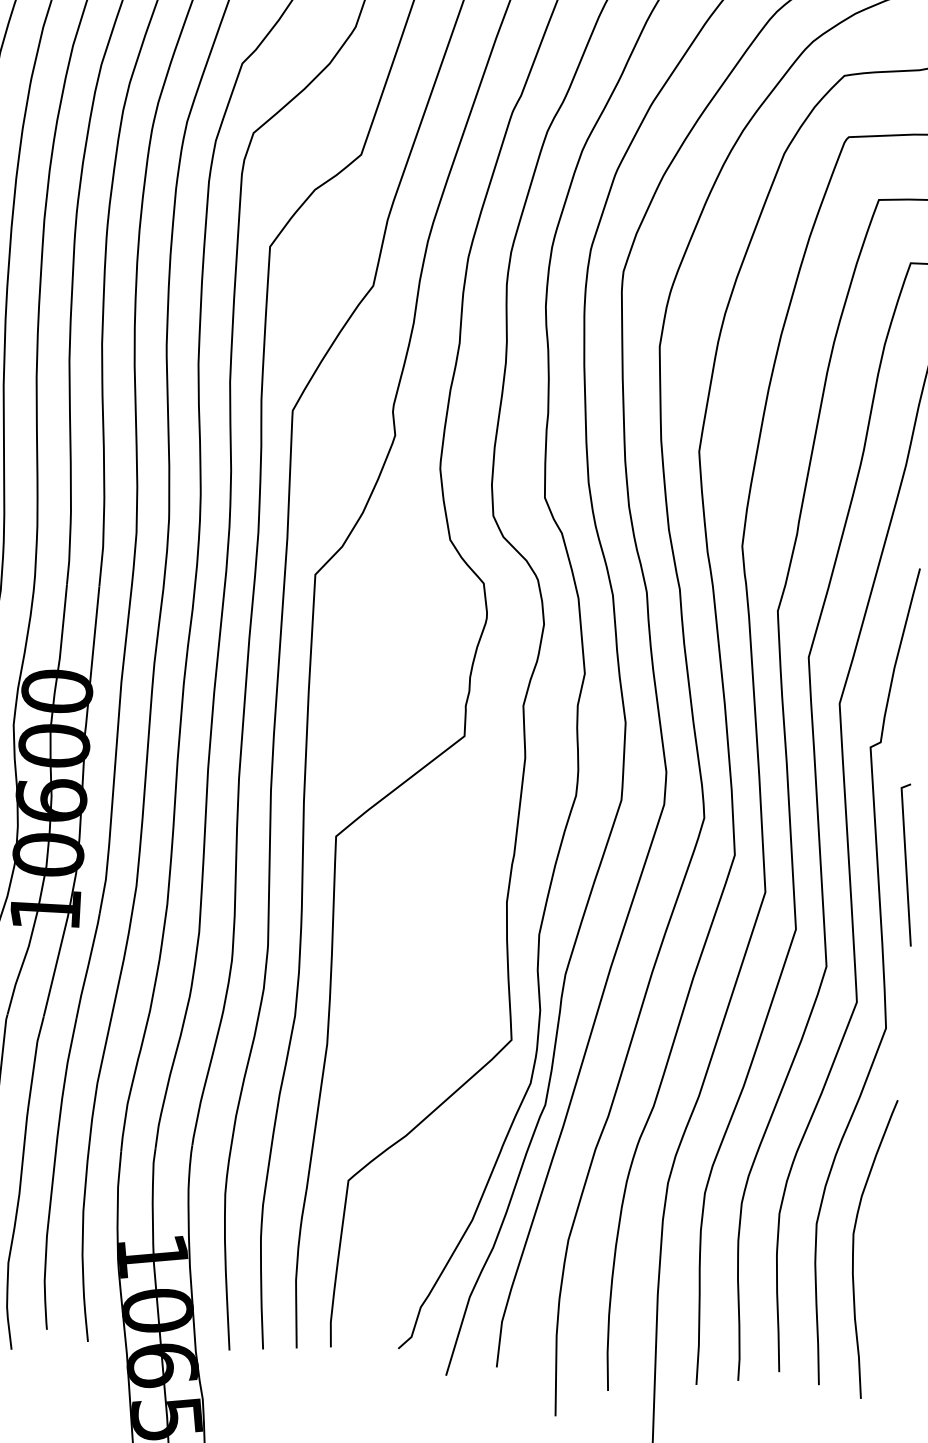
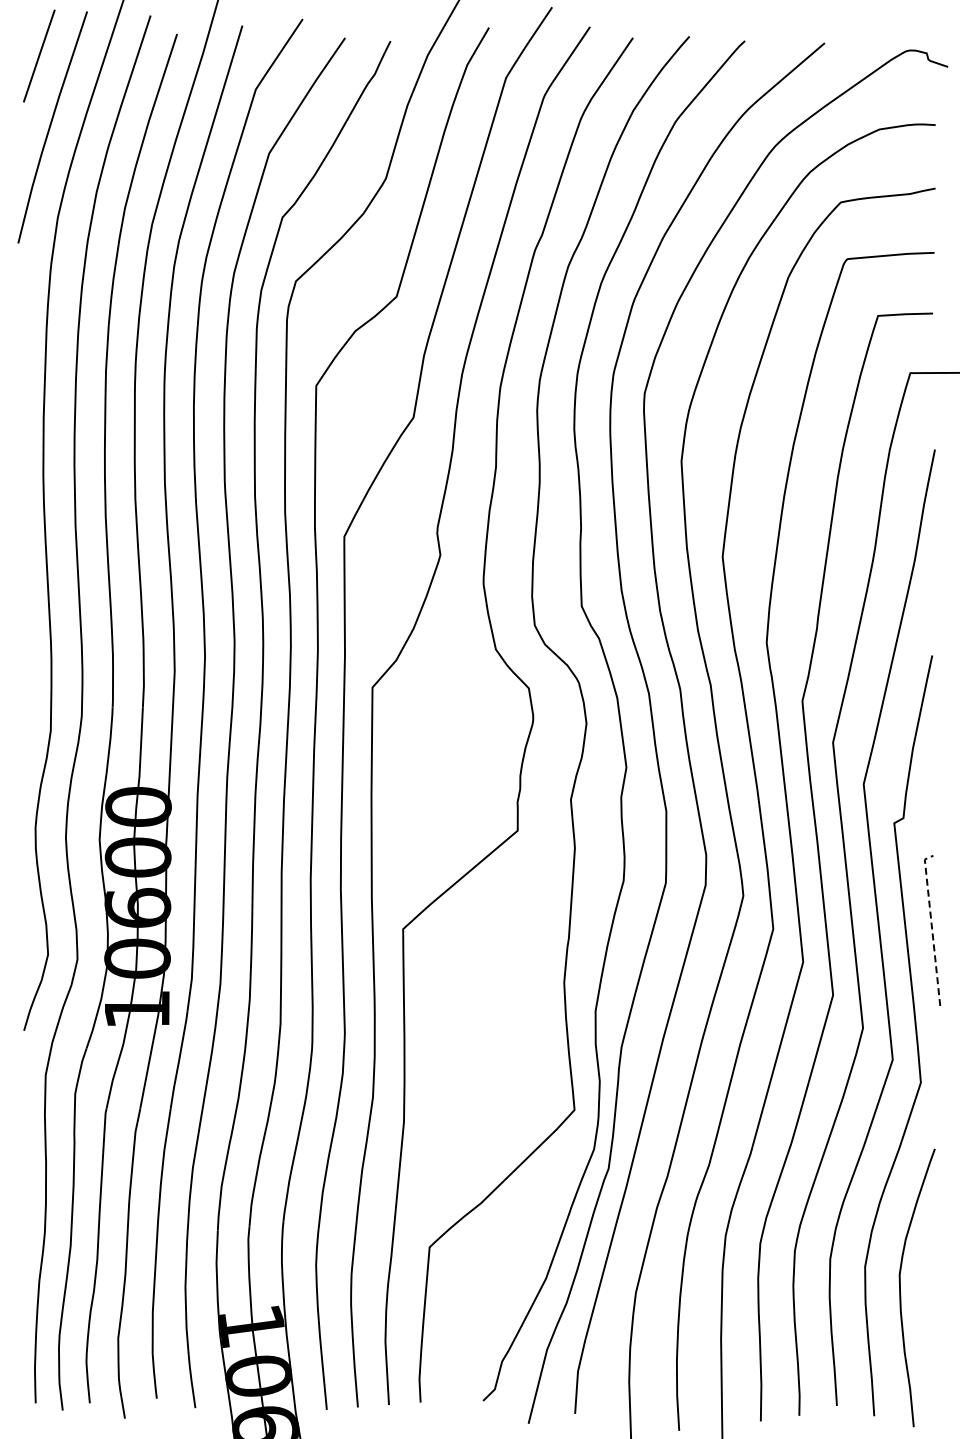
line: (905, 860) -> (931, 926), solid -> dashed

